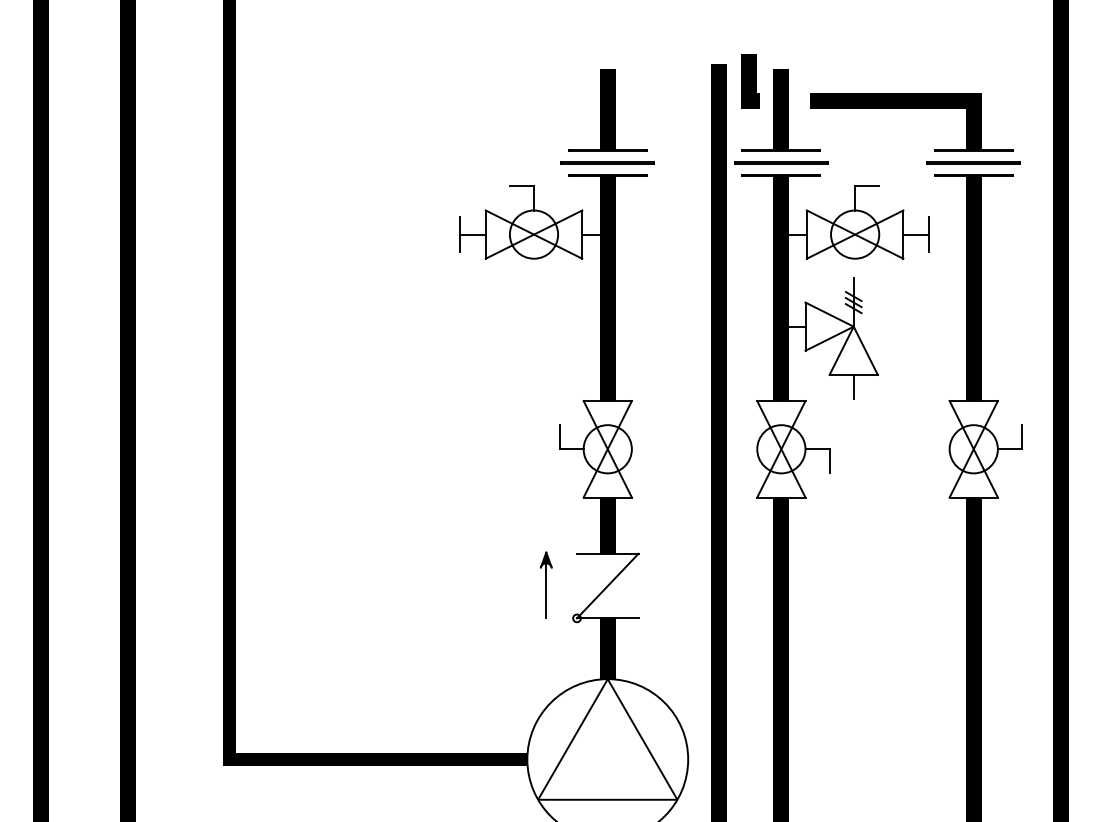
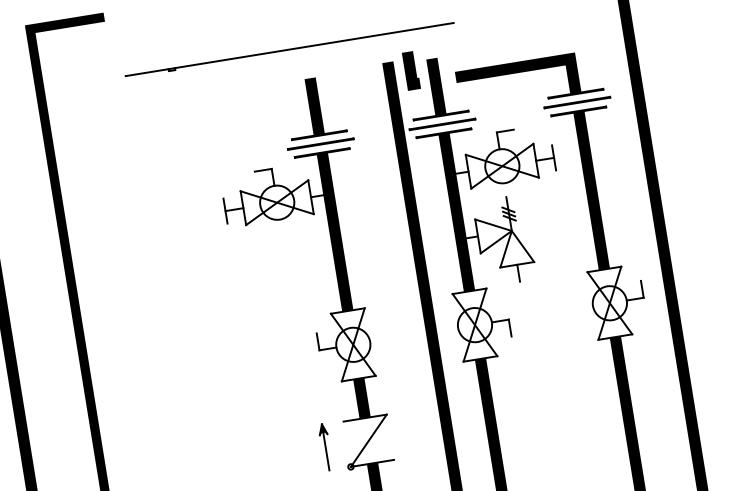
part: (585, 25) -> (289, 50), added

